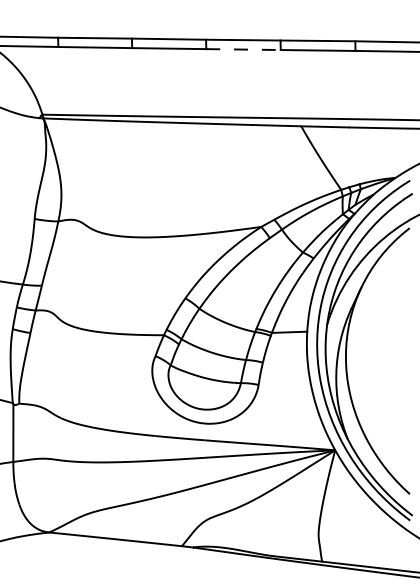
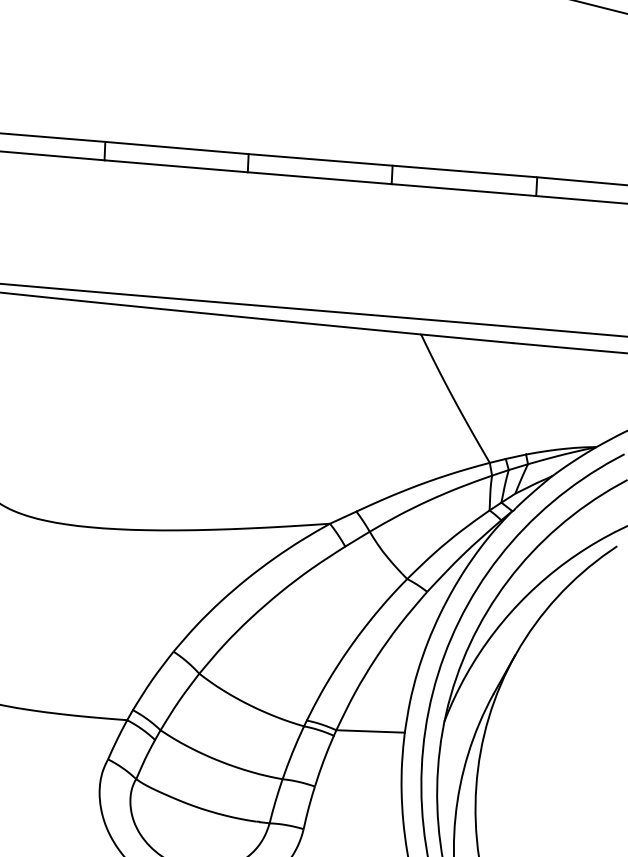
line: (244, 49) -> (321, 178), dashed -> solid

